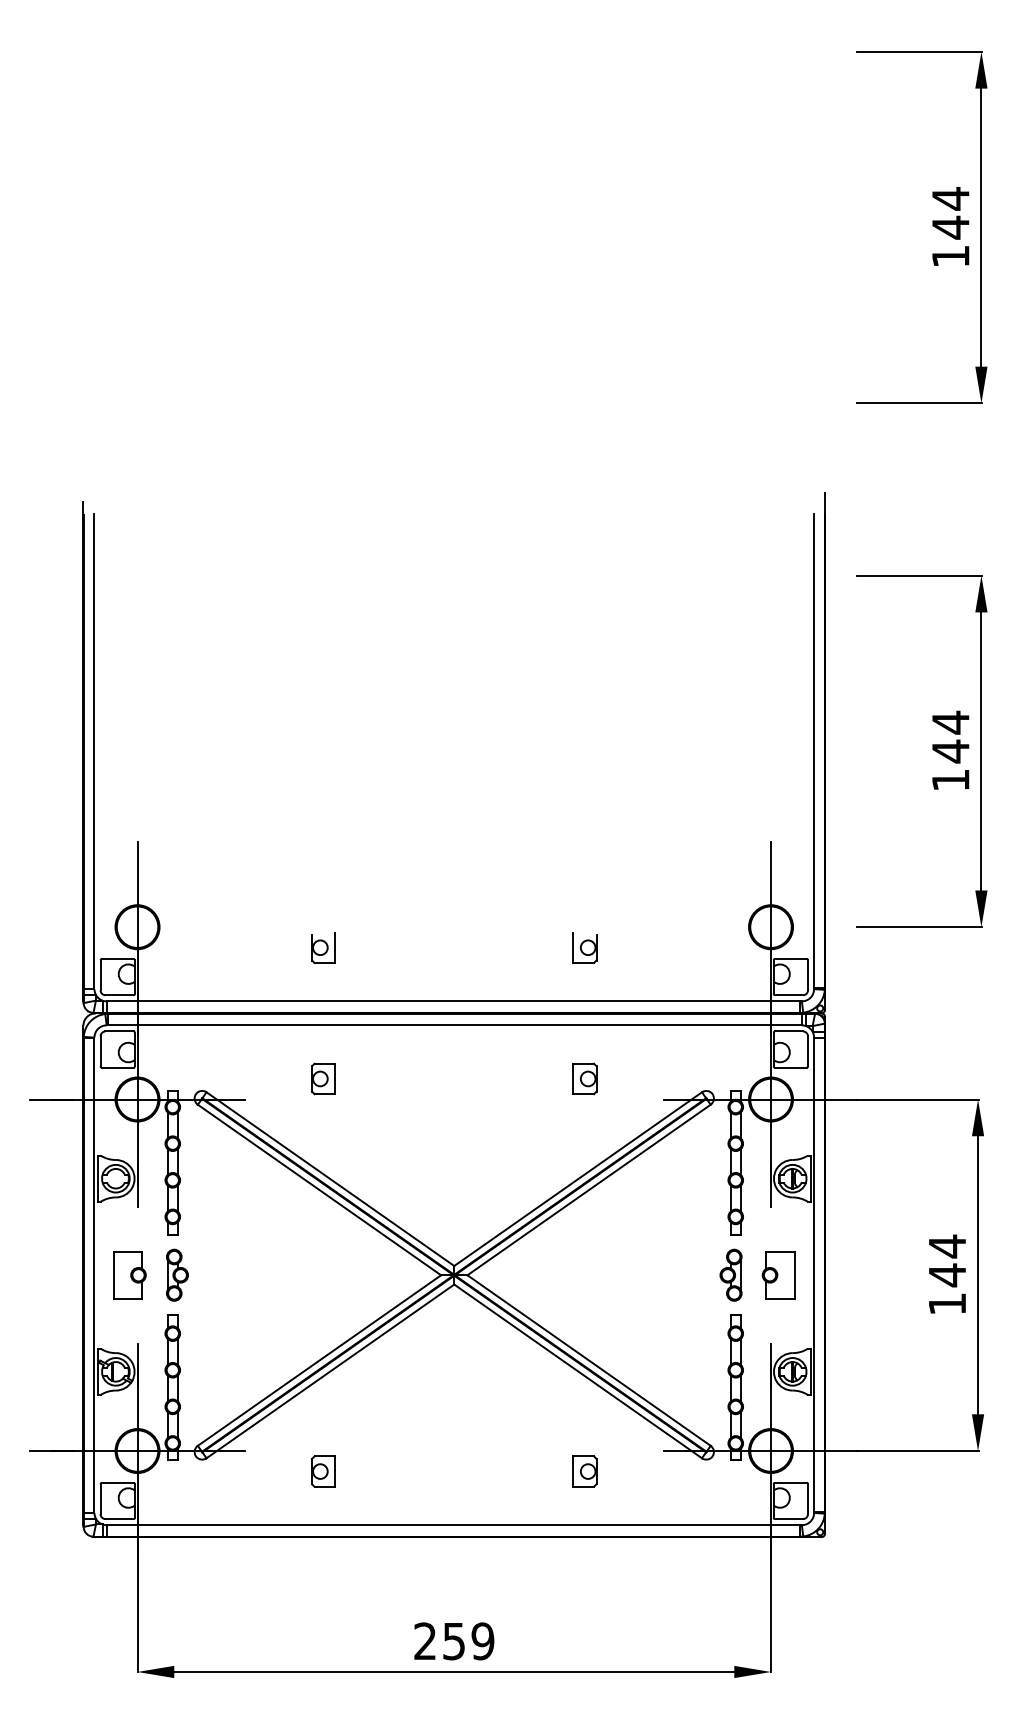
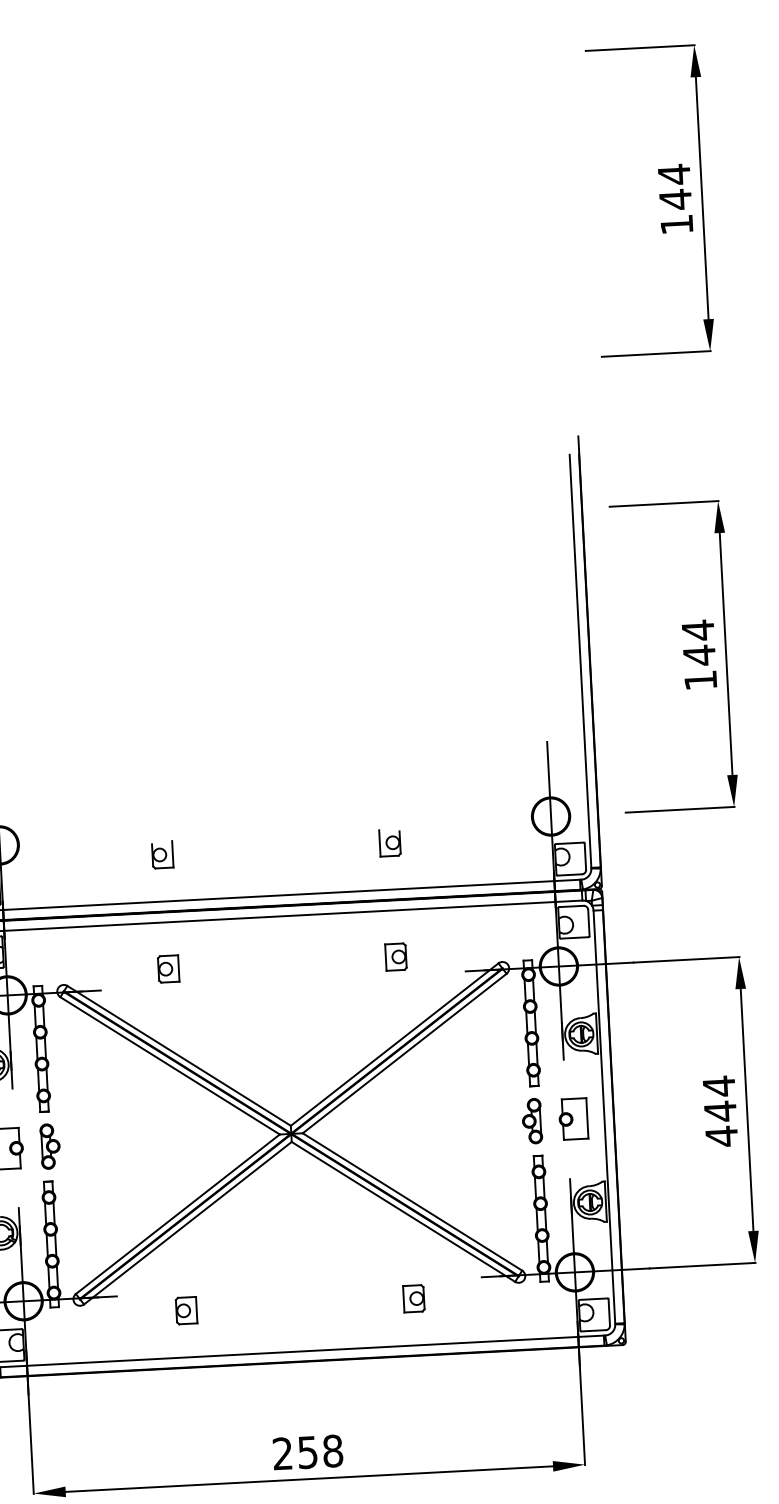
text: (947, 1304) -> (721, 1136), 144 -> 444
text: (482, 1641) -> (332, 1451), 259 -> 258

